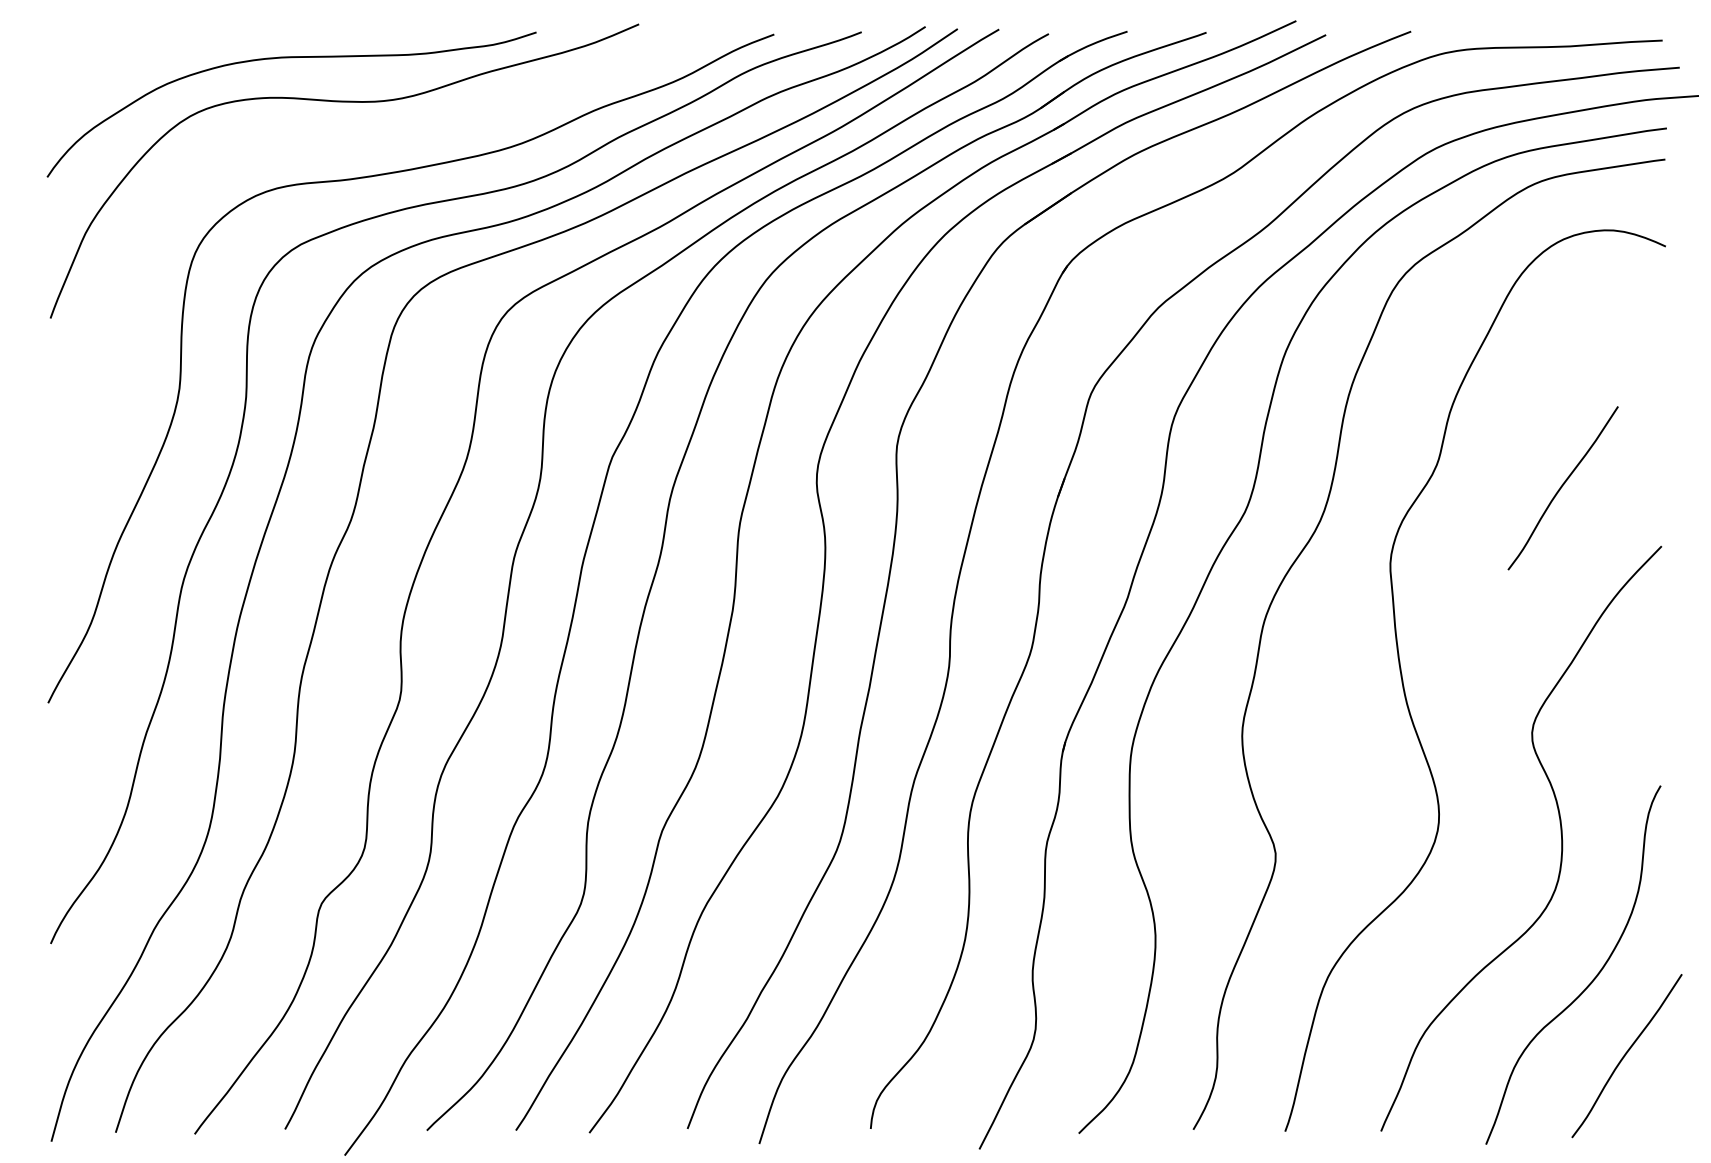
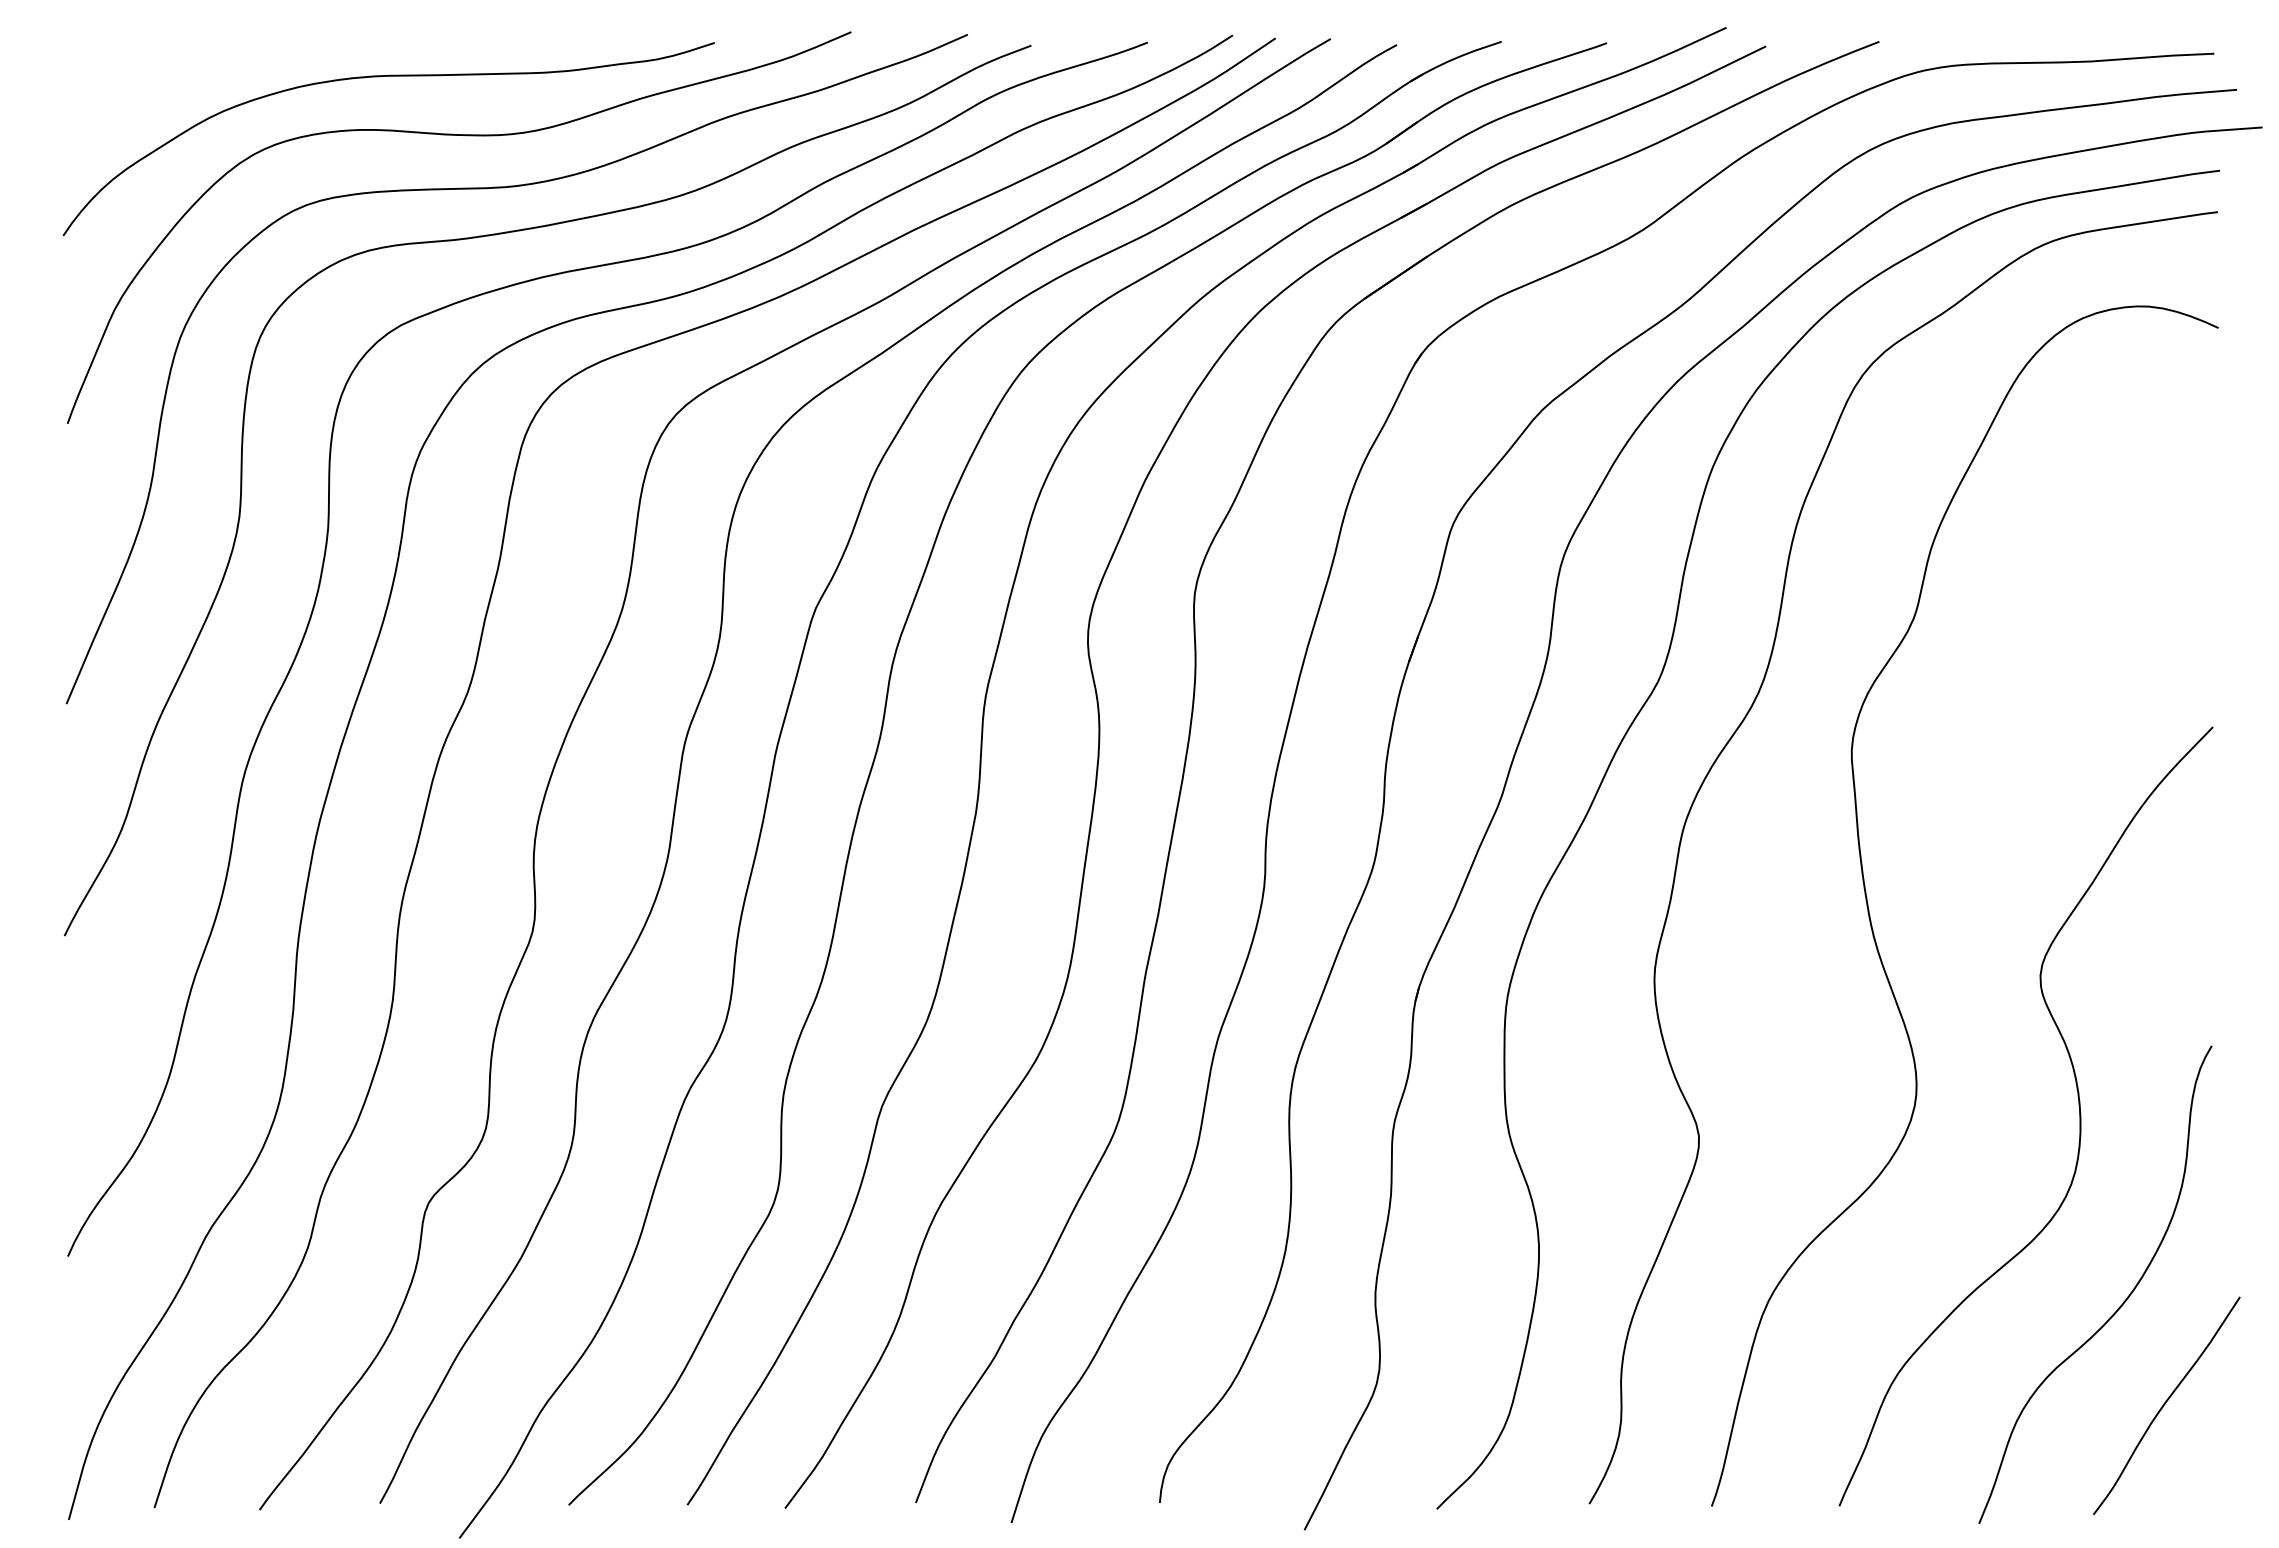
curve: (378, 141) -> (504, 188), added
curve: (1562, 487) -> (2080, 648), removed

